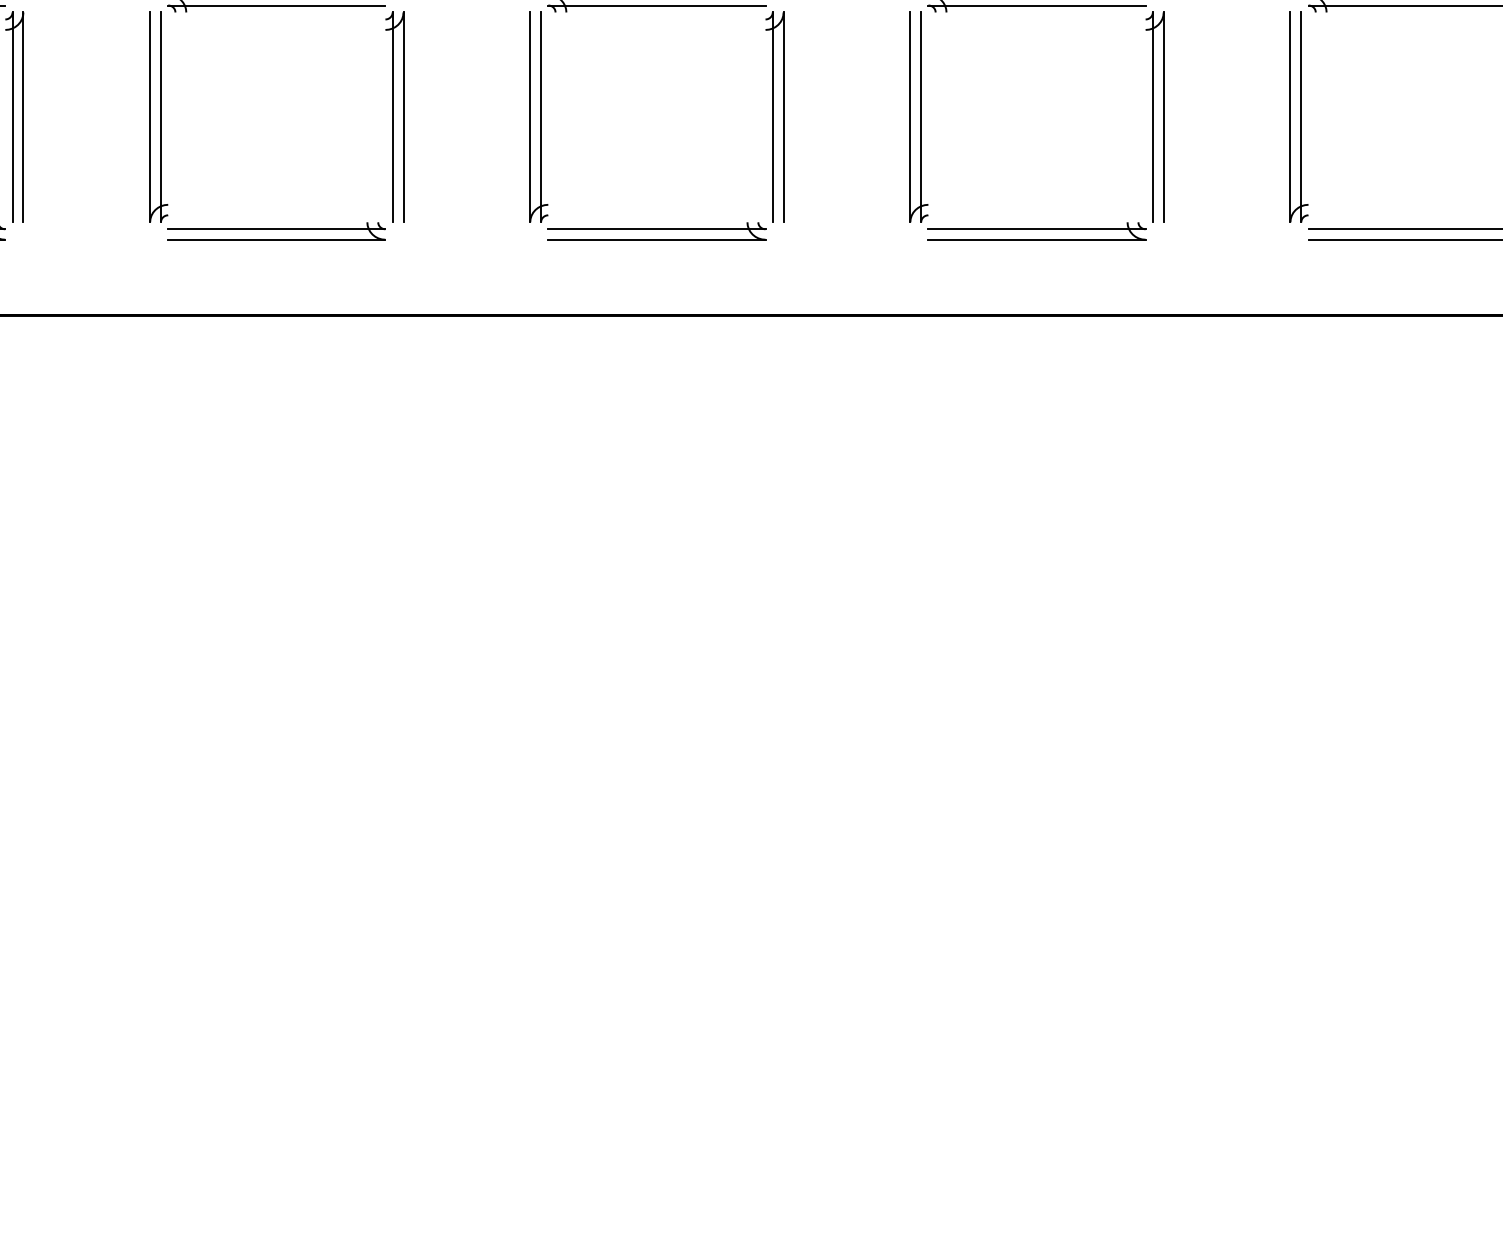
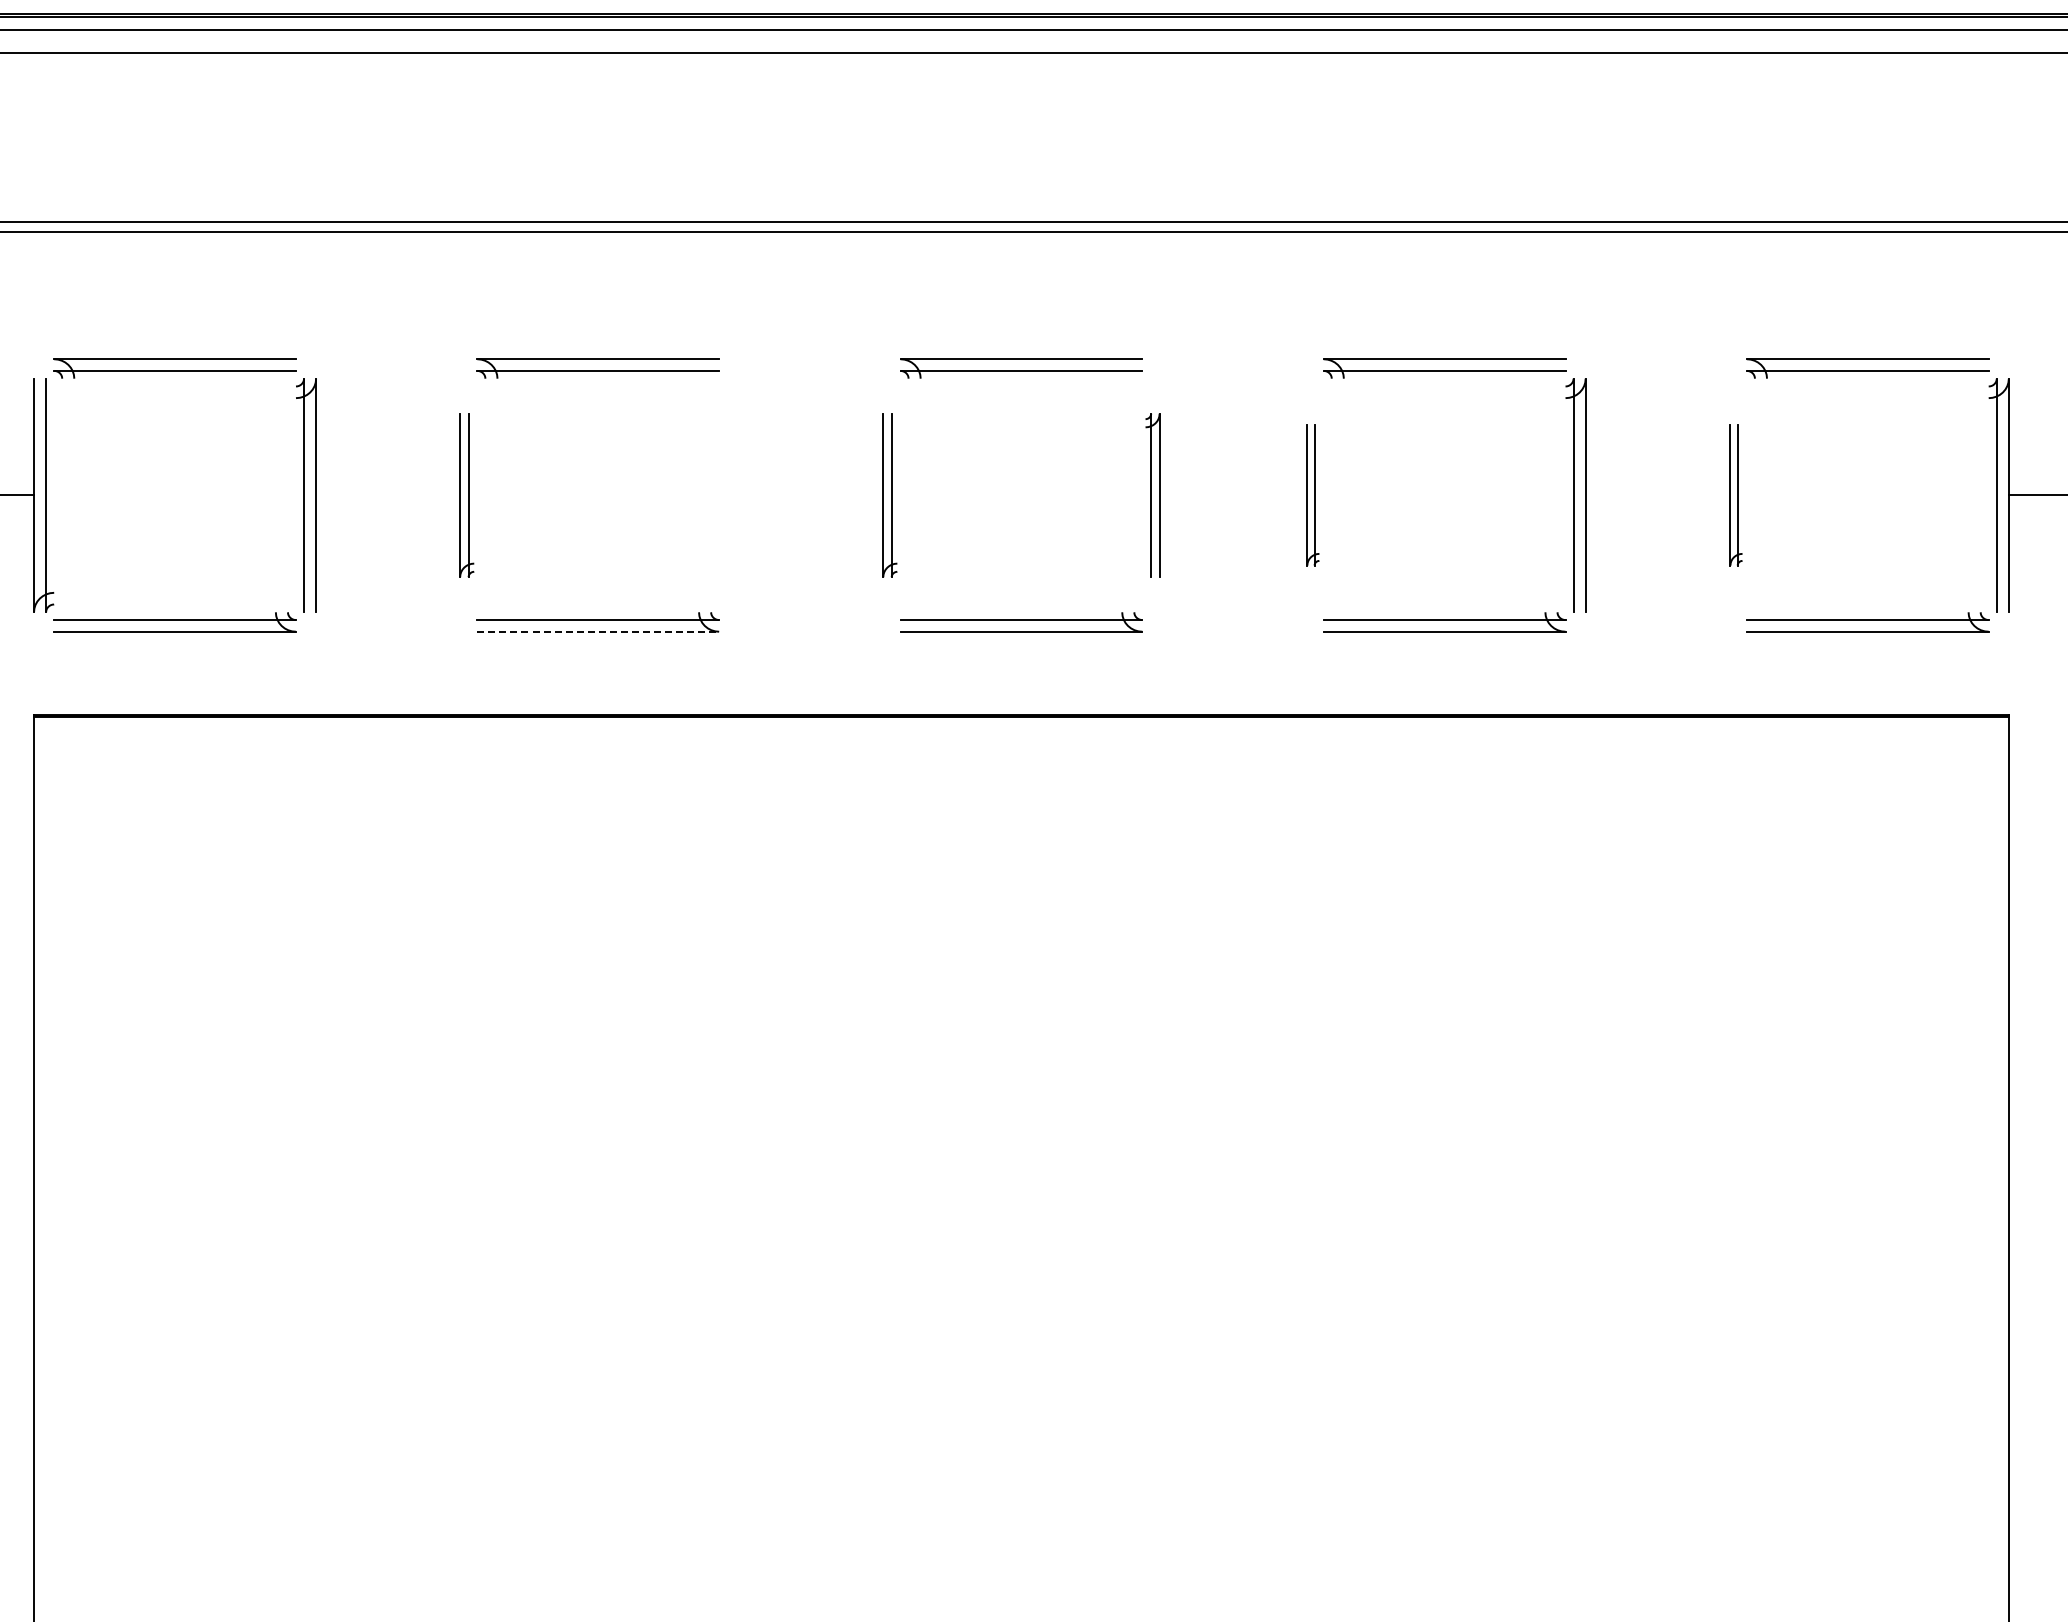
part: (158, 117) -> (466, 495), size x0.7
part: (394, 117) -> (729, 495), removed
part: (538, 117) -> (889, 495), size x0.7
part: (774, 117) -> (1152, 495), size x0.7
part: (918, 117) -> (1312, 495), size x0.6
part: (1298, 117) -> (1735, 495), size x0.6
line: (277, 239) -> (598, 631), solid -> dashed

